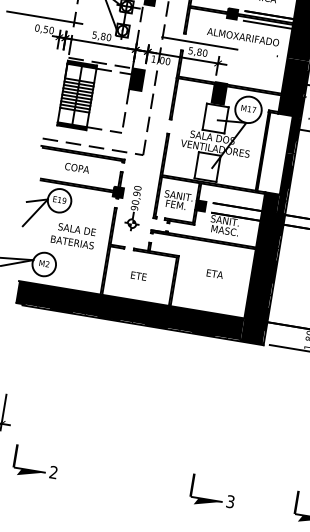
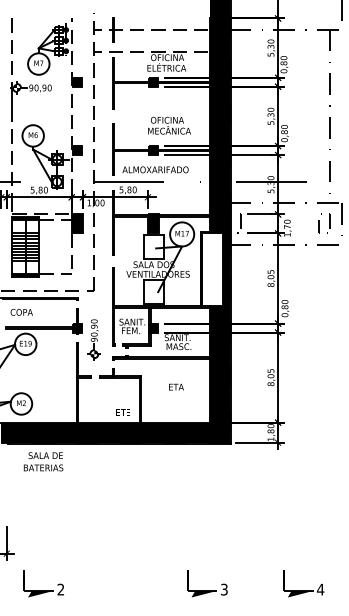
text: (243, 36) -> (155, 169), moved
text: (76, 168) -> (21, 312), moved
text: (73, 235) -> (43, 461), moved
text: (137, 276) -> (122, 412), moved

